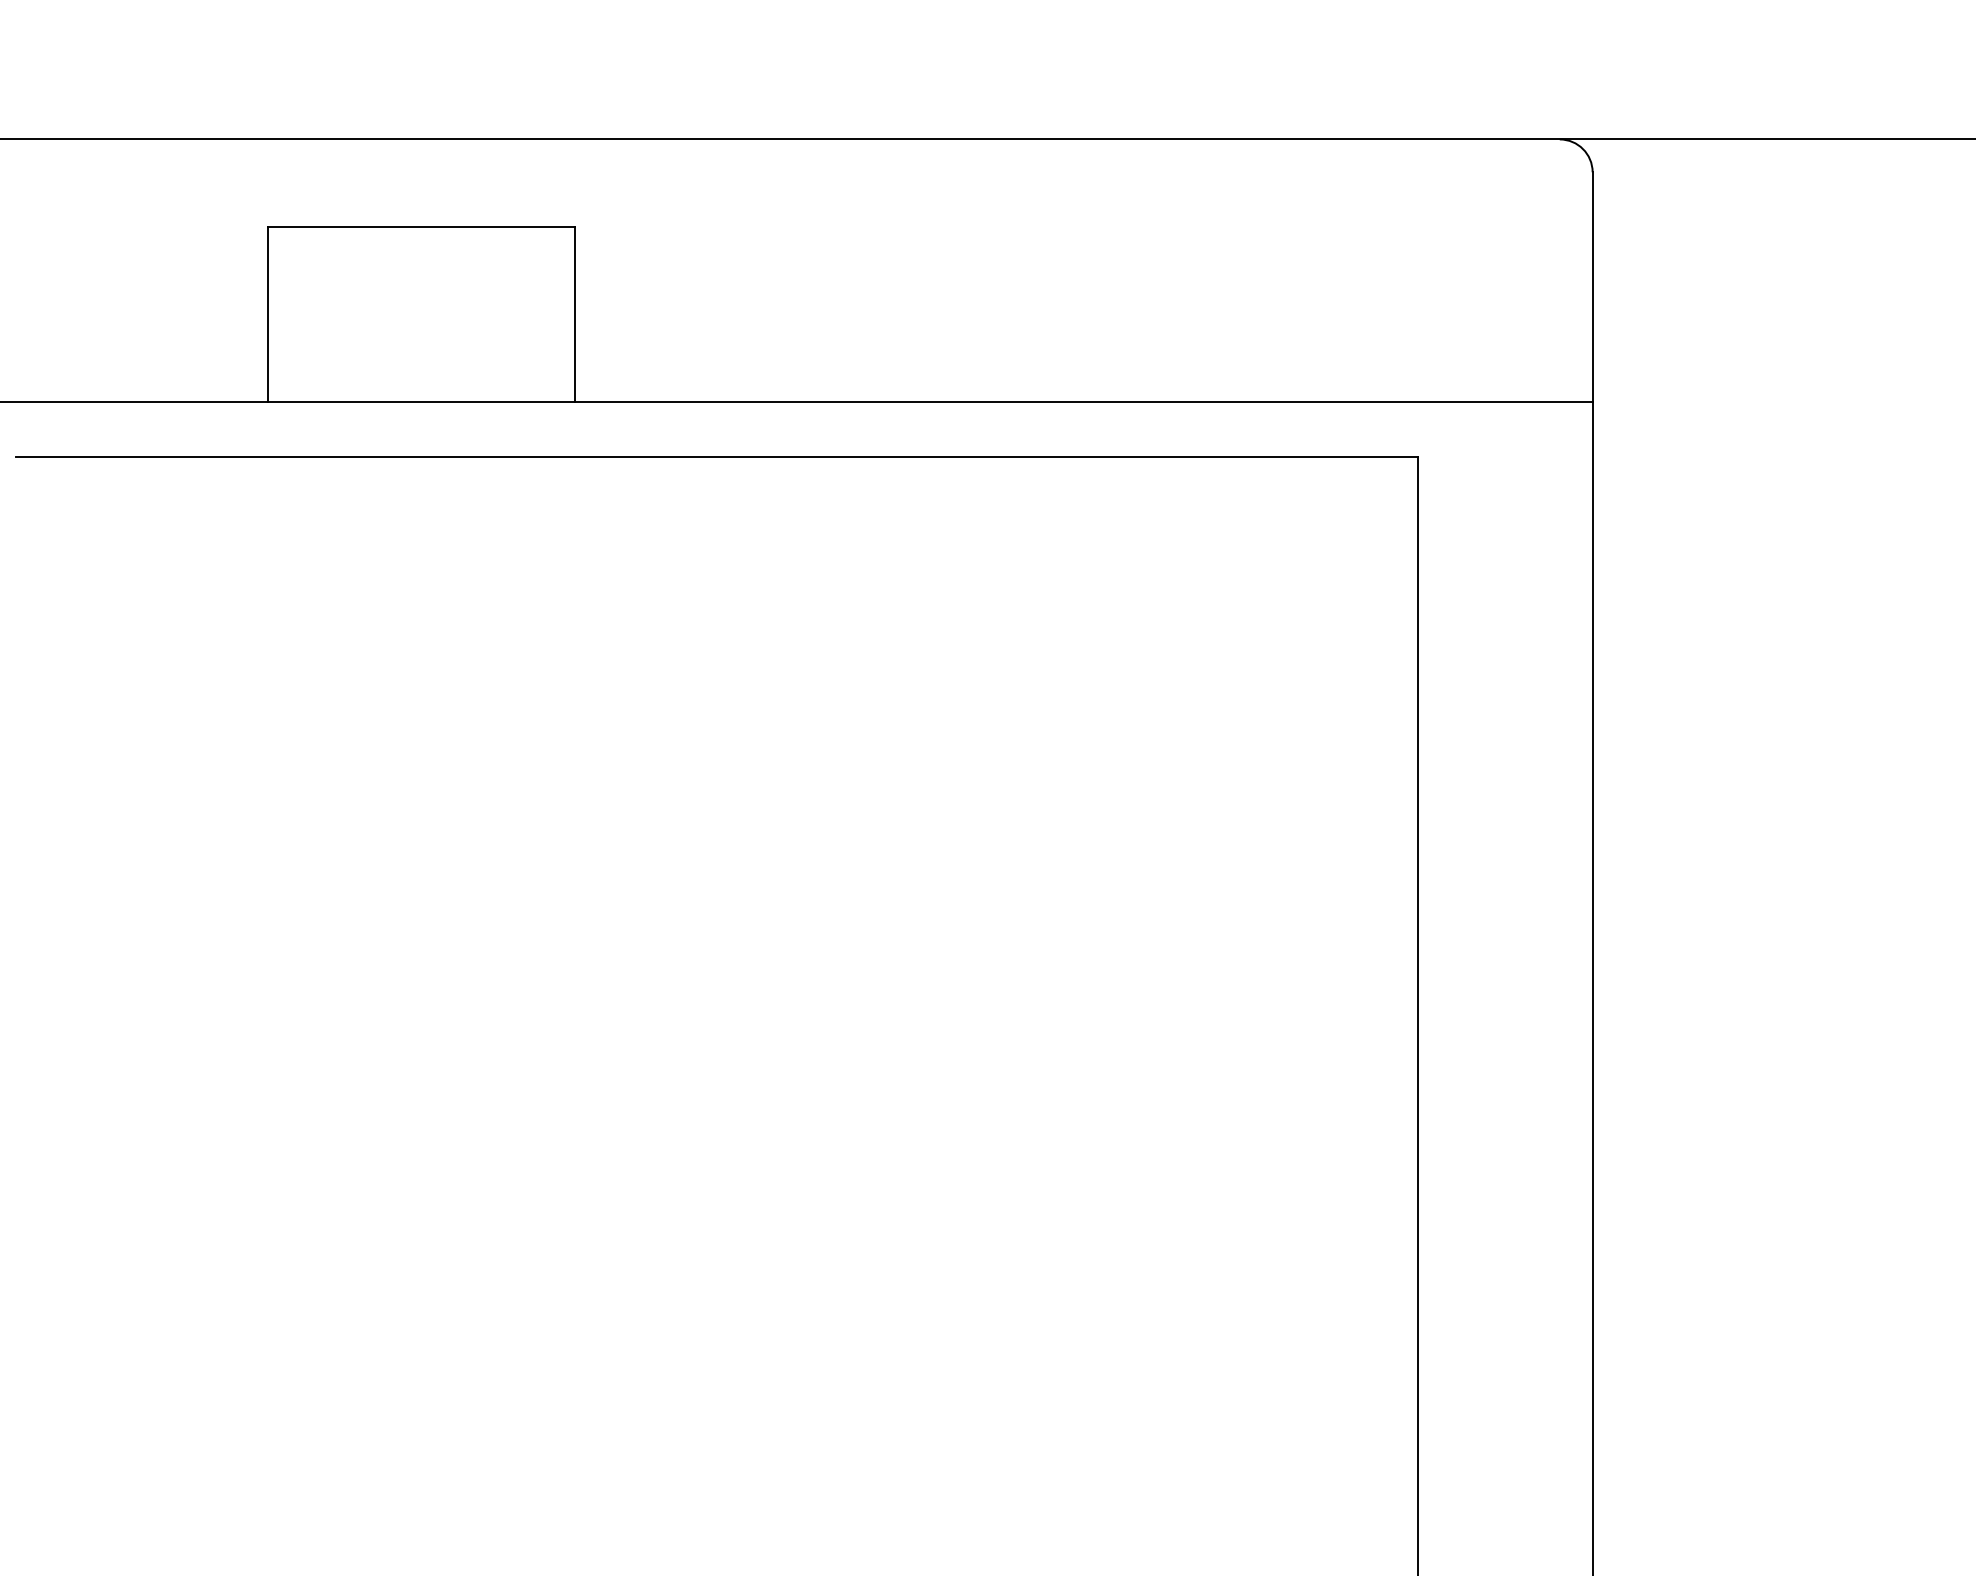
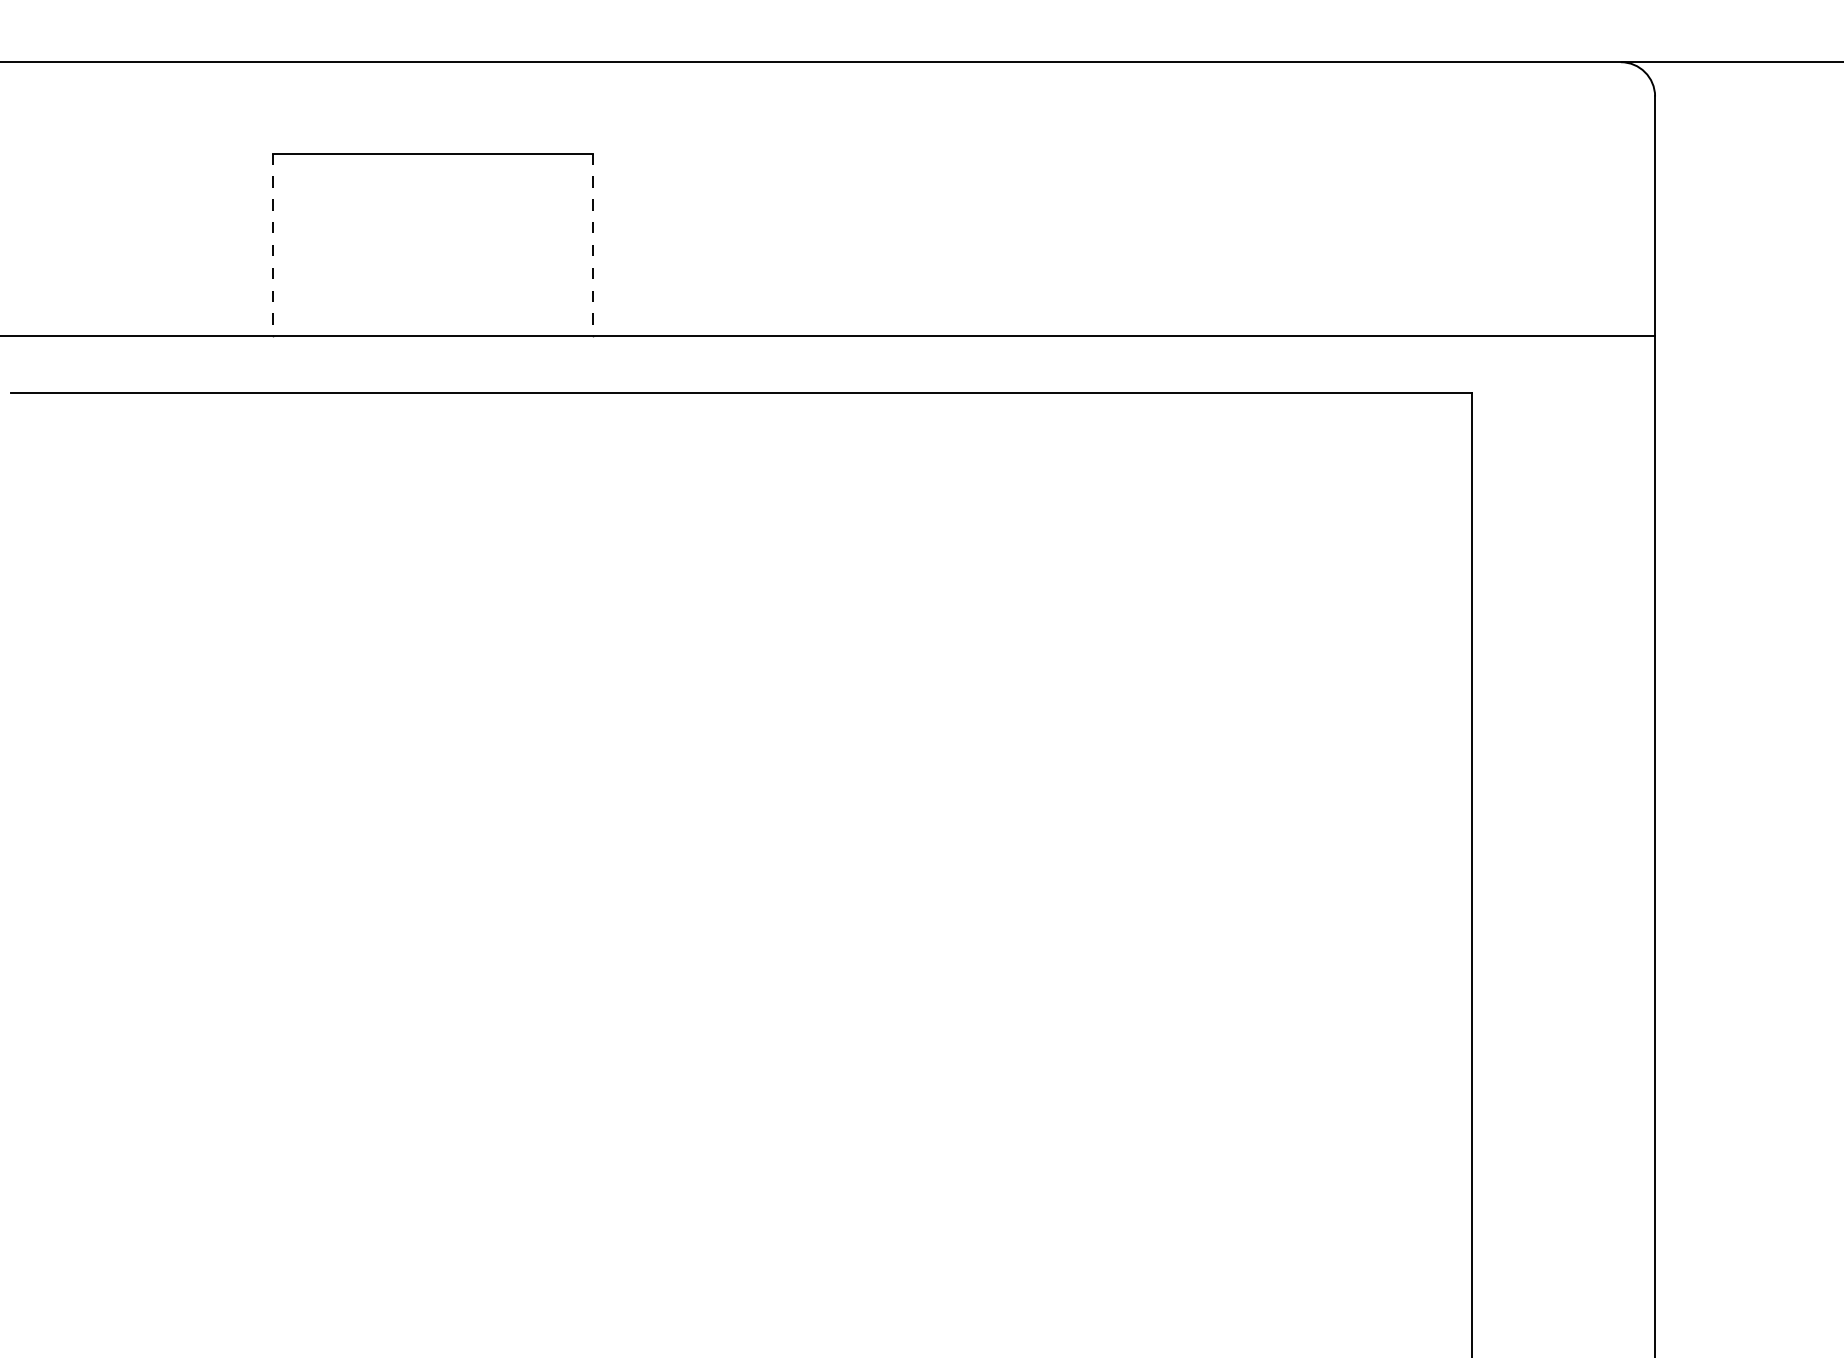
line: (268, 314) -> (273, 244), solid -> dashed
line: (574, 314) -> (592, 244), solid -> dashed

